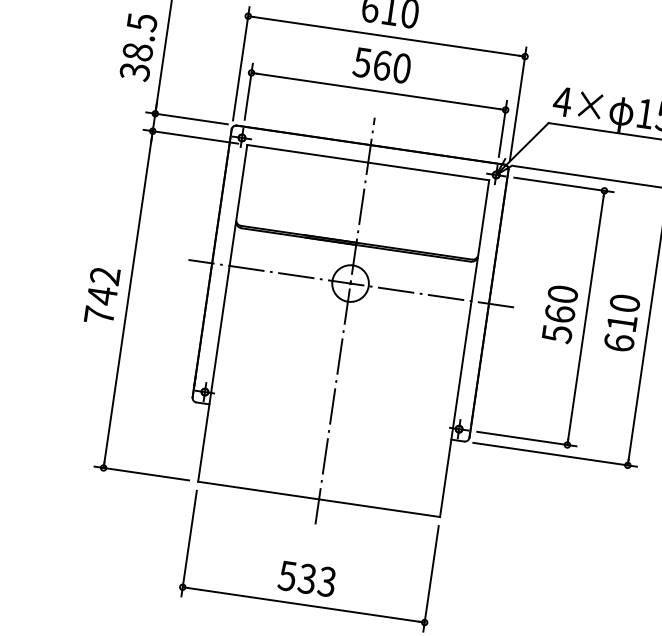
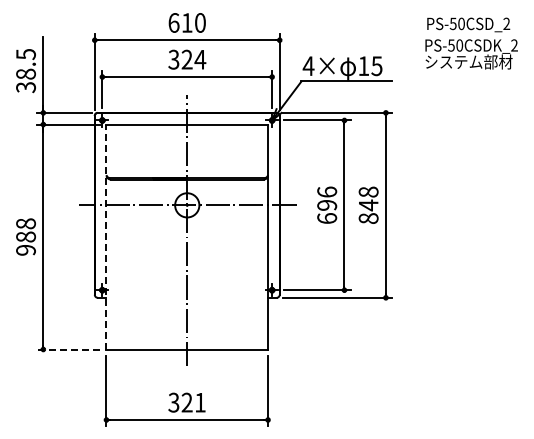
text: (382, 65) -> (187, 59), 560 -> 324
text: (101, 294) -> (25, 236), 742 -> 988
line: (222, 312) -> (106, 236), solid -> dashed
text: (560, 314) -> (327, 205), 560 -> 696
text: (622, 321) -> (368, 204), 610 -> 848
line: (141, 473) -> (68, 349), solid -> dashed
text: (307, 578) -> (187, 402), 533 -> 321

